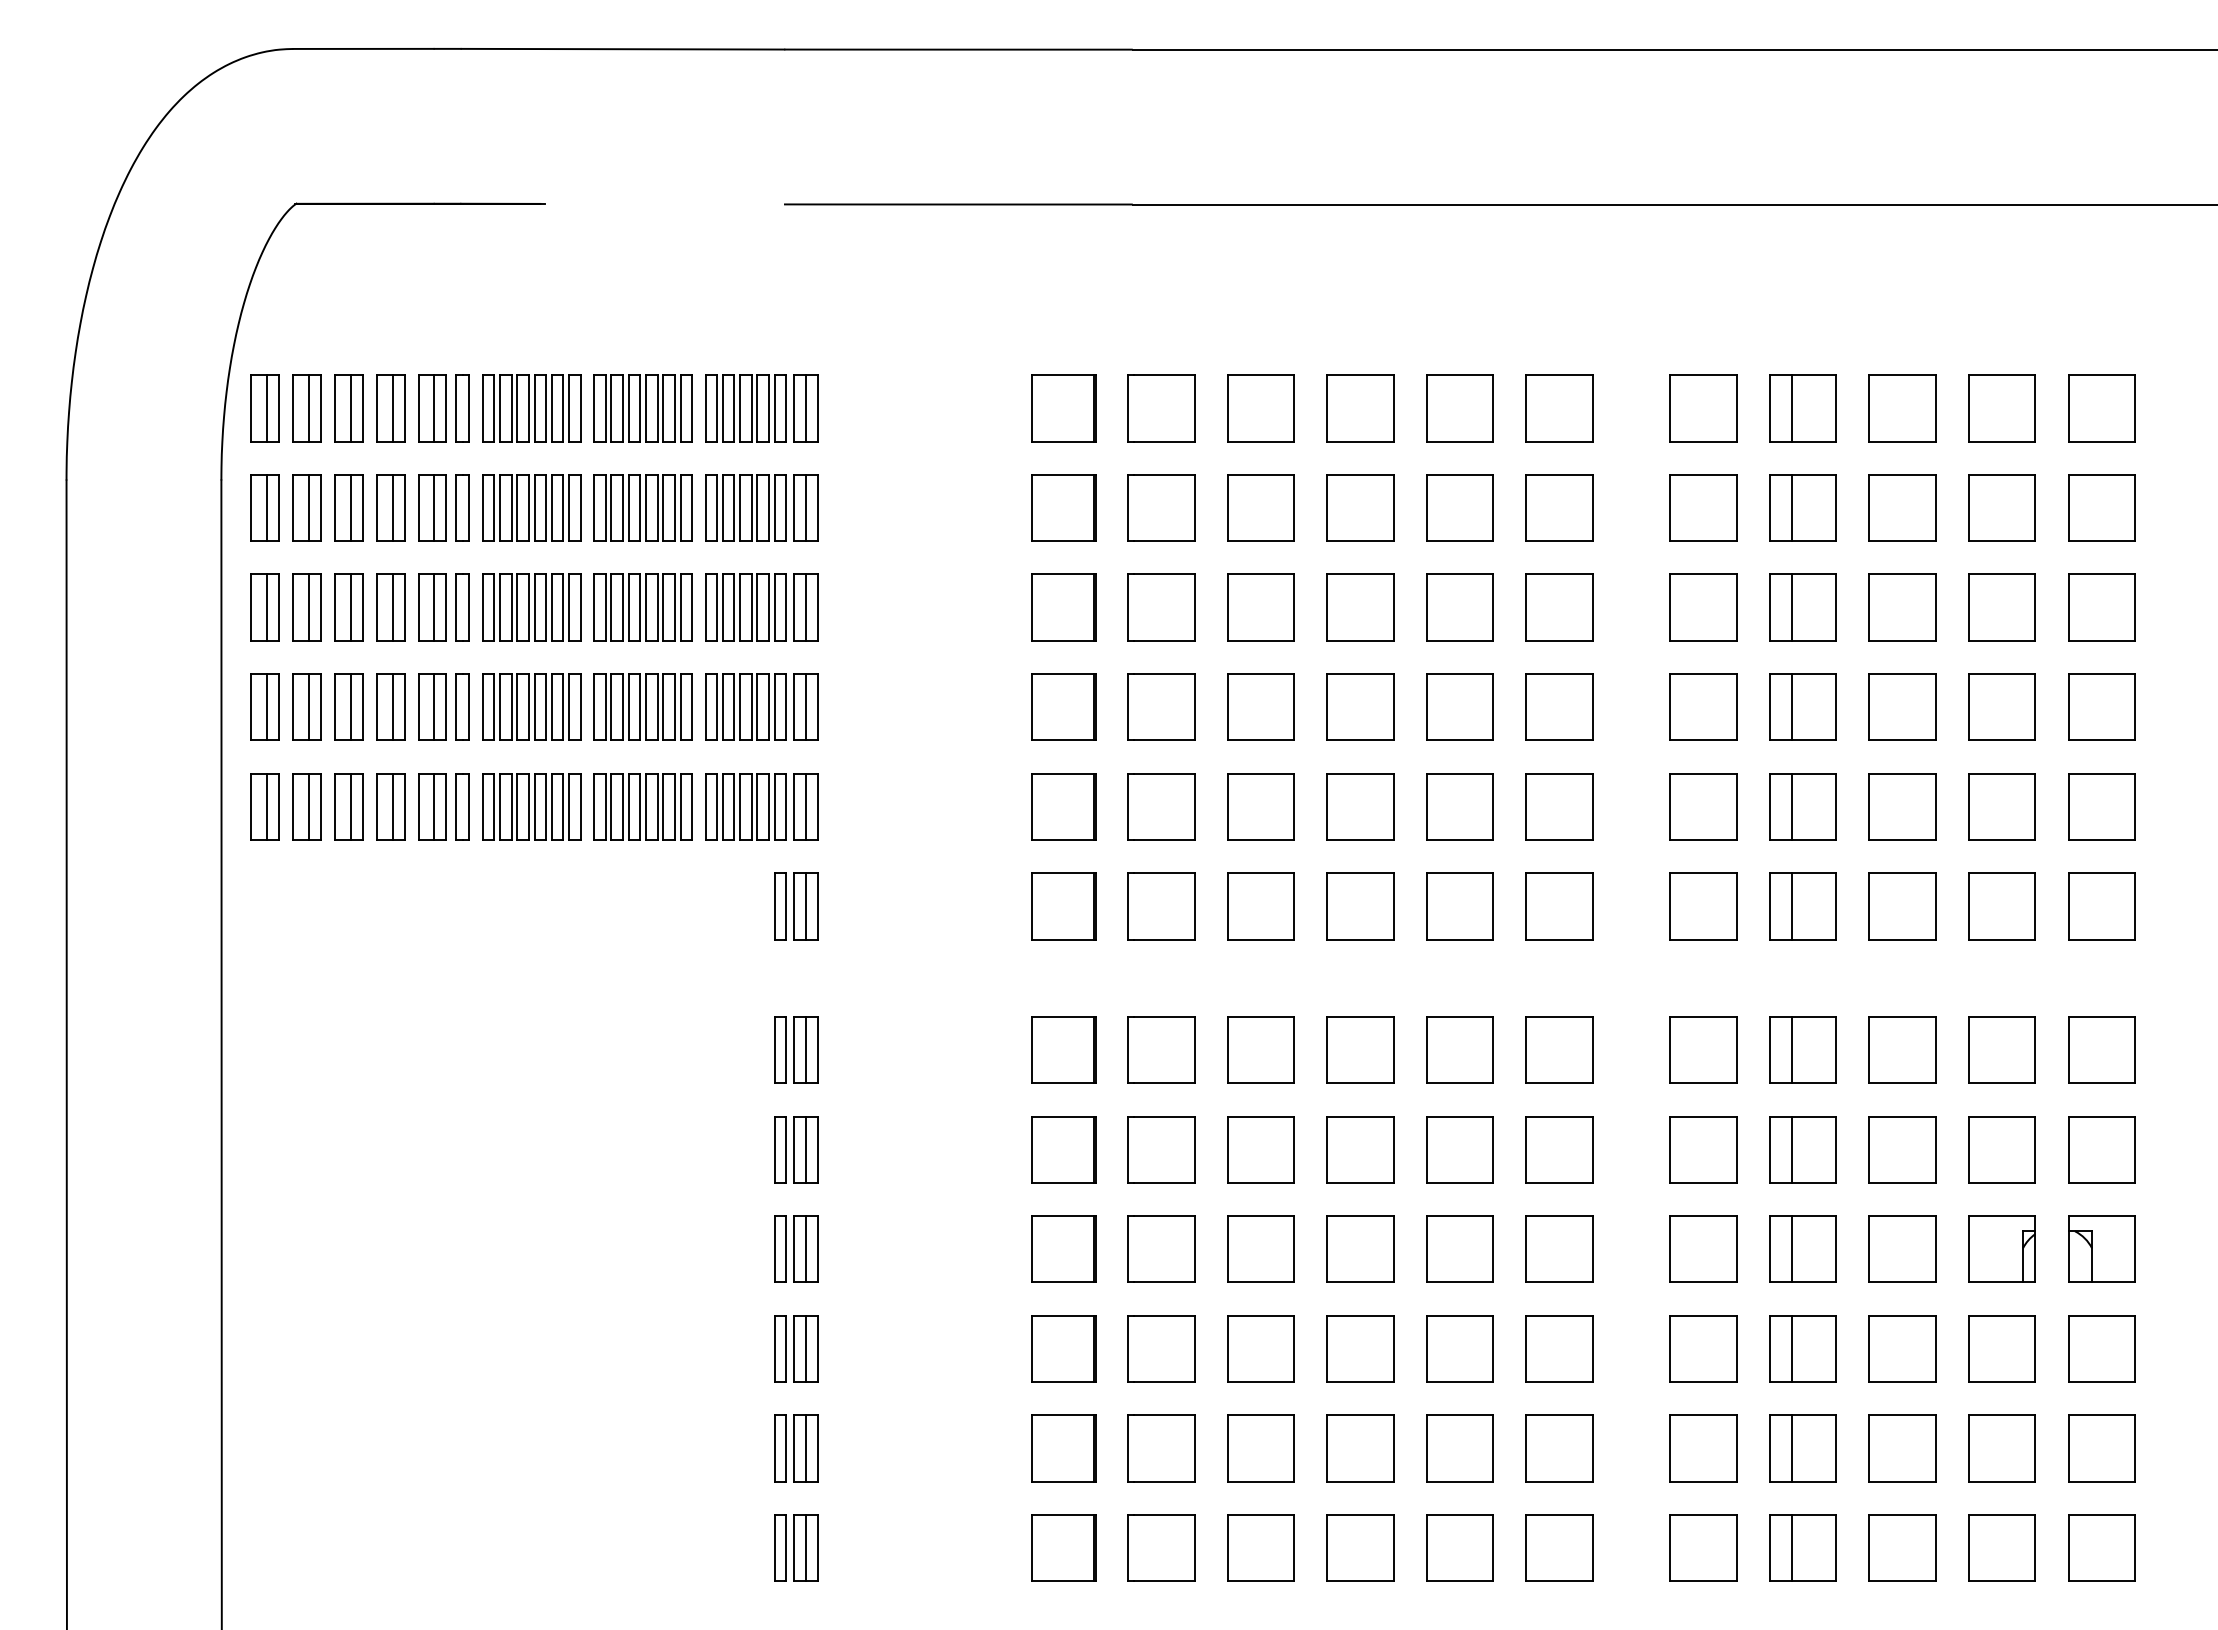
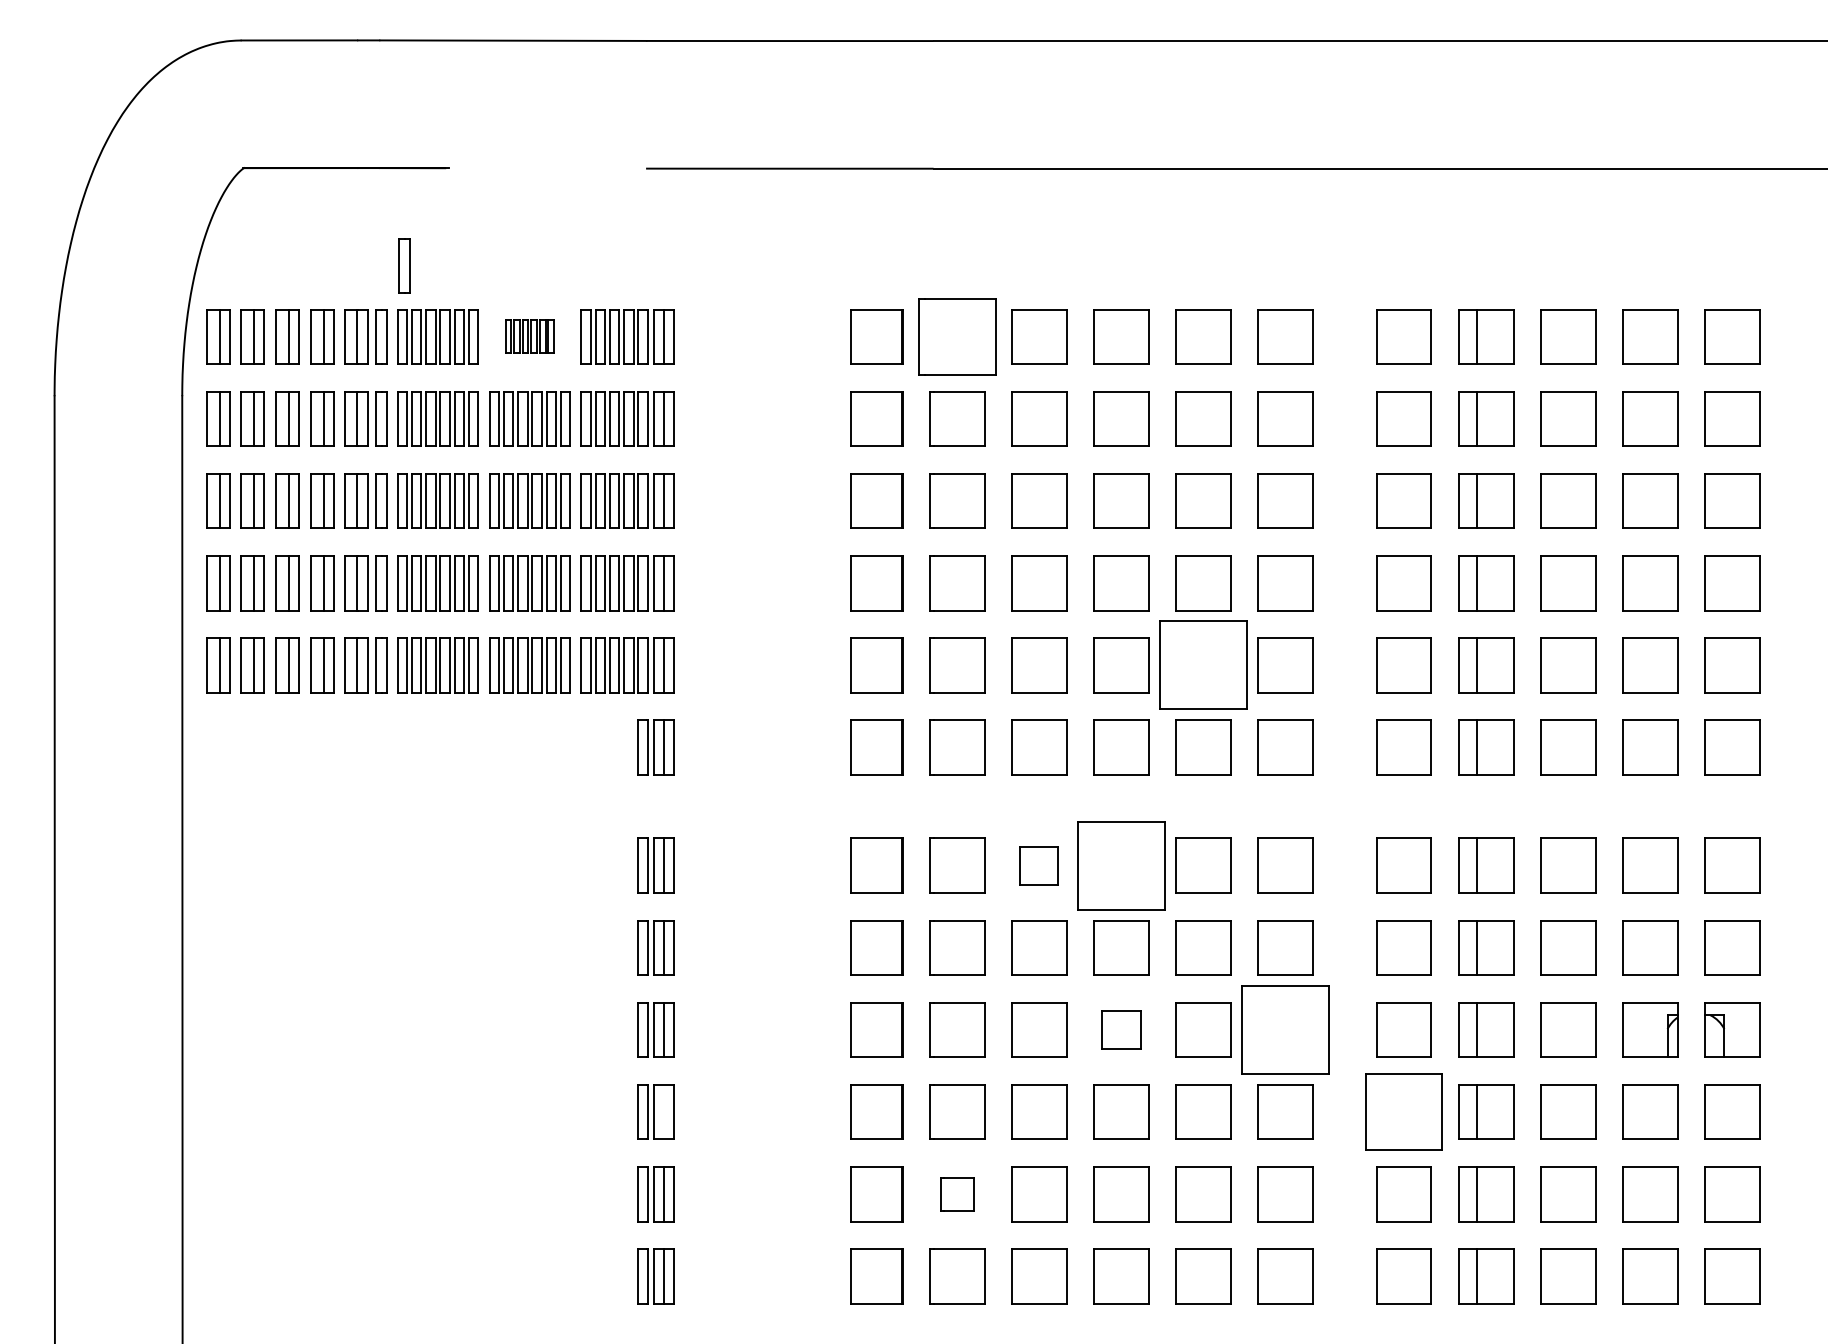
part: (490, 322) -> (404, 265), added
part: (642, 408) -> (529, 336), size x0.6
part: (1161, 408) -> (957, 336), size x1.4
part: (1459, 806) -> (1202, 664), size x1.6
part: (1260, 1049) -> (1038, 865), size x0.7
part: (1360, 1049) -> (1121, 865), size x1.6
part: (1360, 1248) -> (1121, 1029), size x0.7
part: (1559, 1248) -> (1285, 1029), size x1.6
line: (805, 1348) -> (663, 1111), removed
part: (1703, 1348) -> (1404, 1111), size x1.4
part: (1161, 1448) -> (957, 1194), size x0.6

